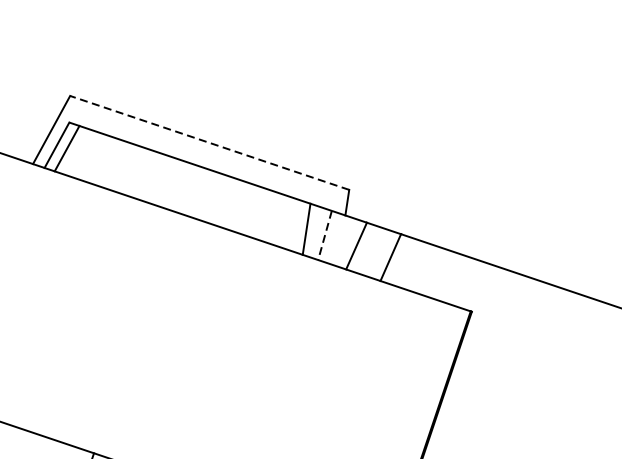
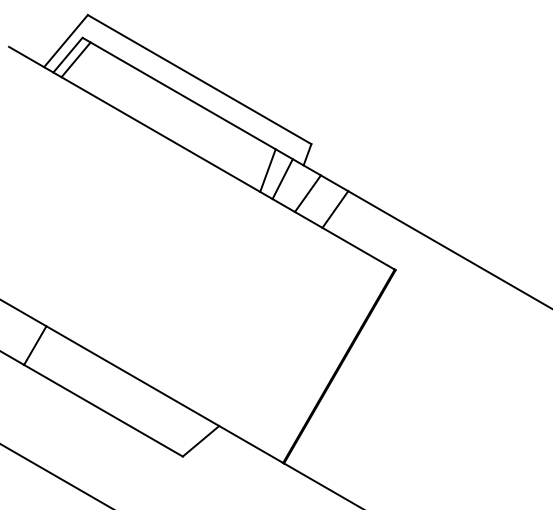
line: (209, 142) -> (199, 79), dashed -> solid
line: (324, 235) -> (282, 179), dashed -> solid

